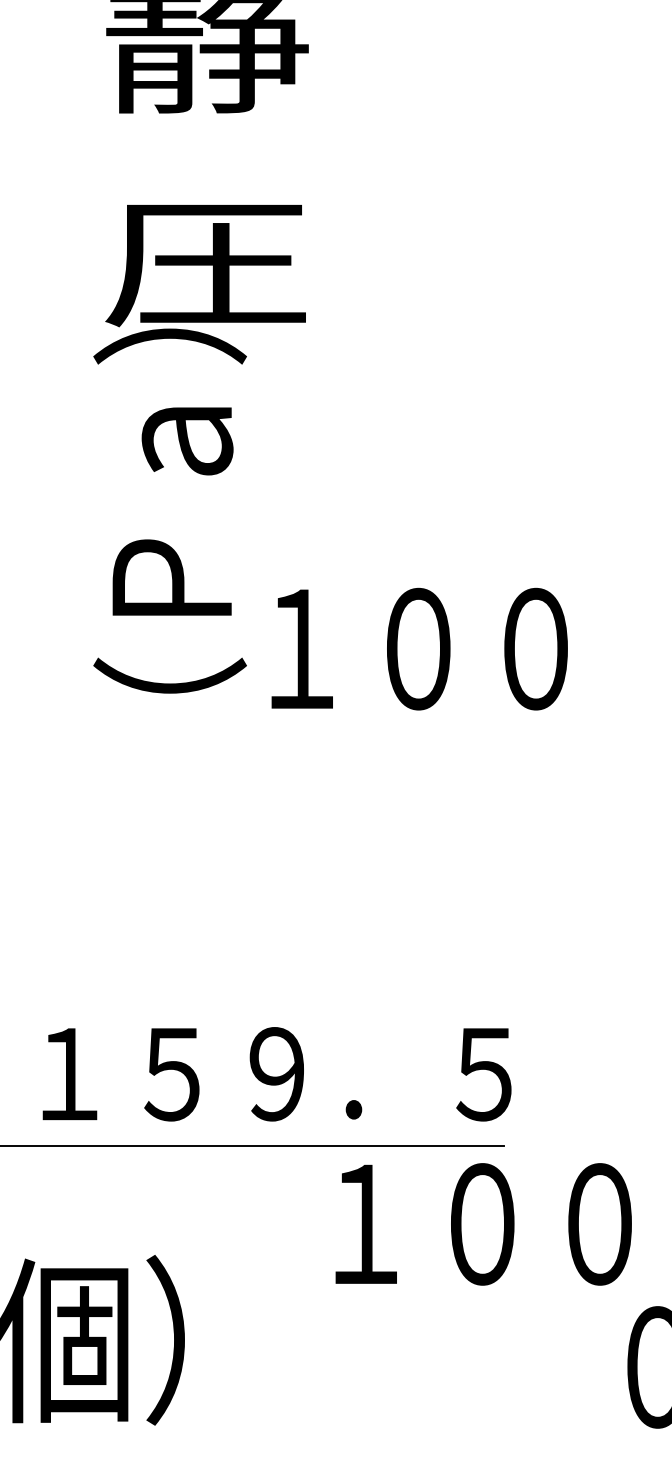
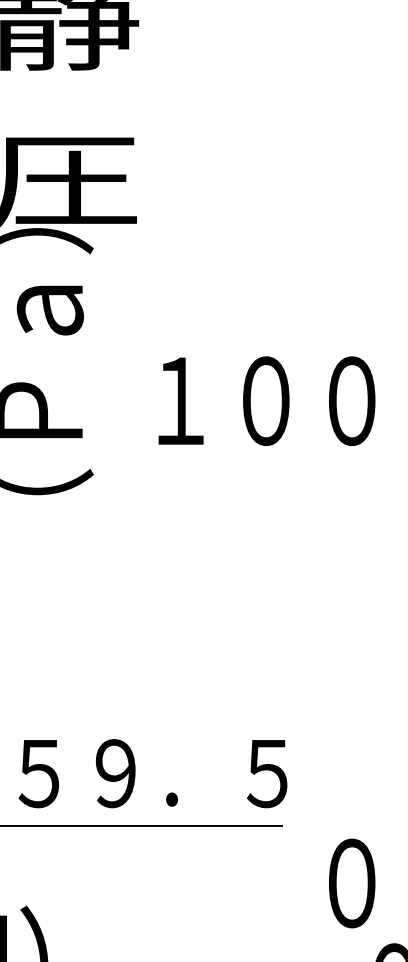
text: (419, 648) -> (266, 400), moved
text: (424, 1224) -> (223, 883), １００ -> ０

